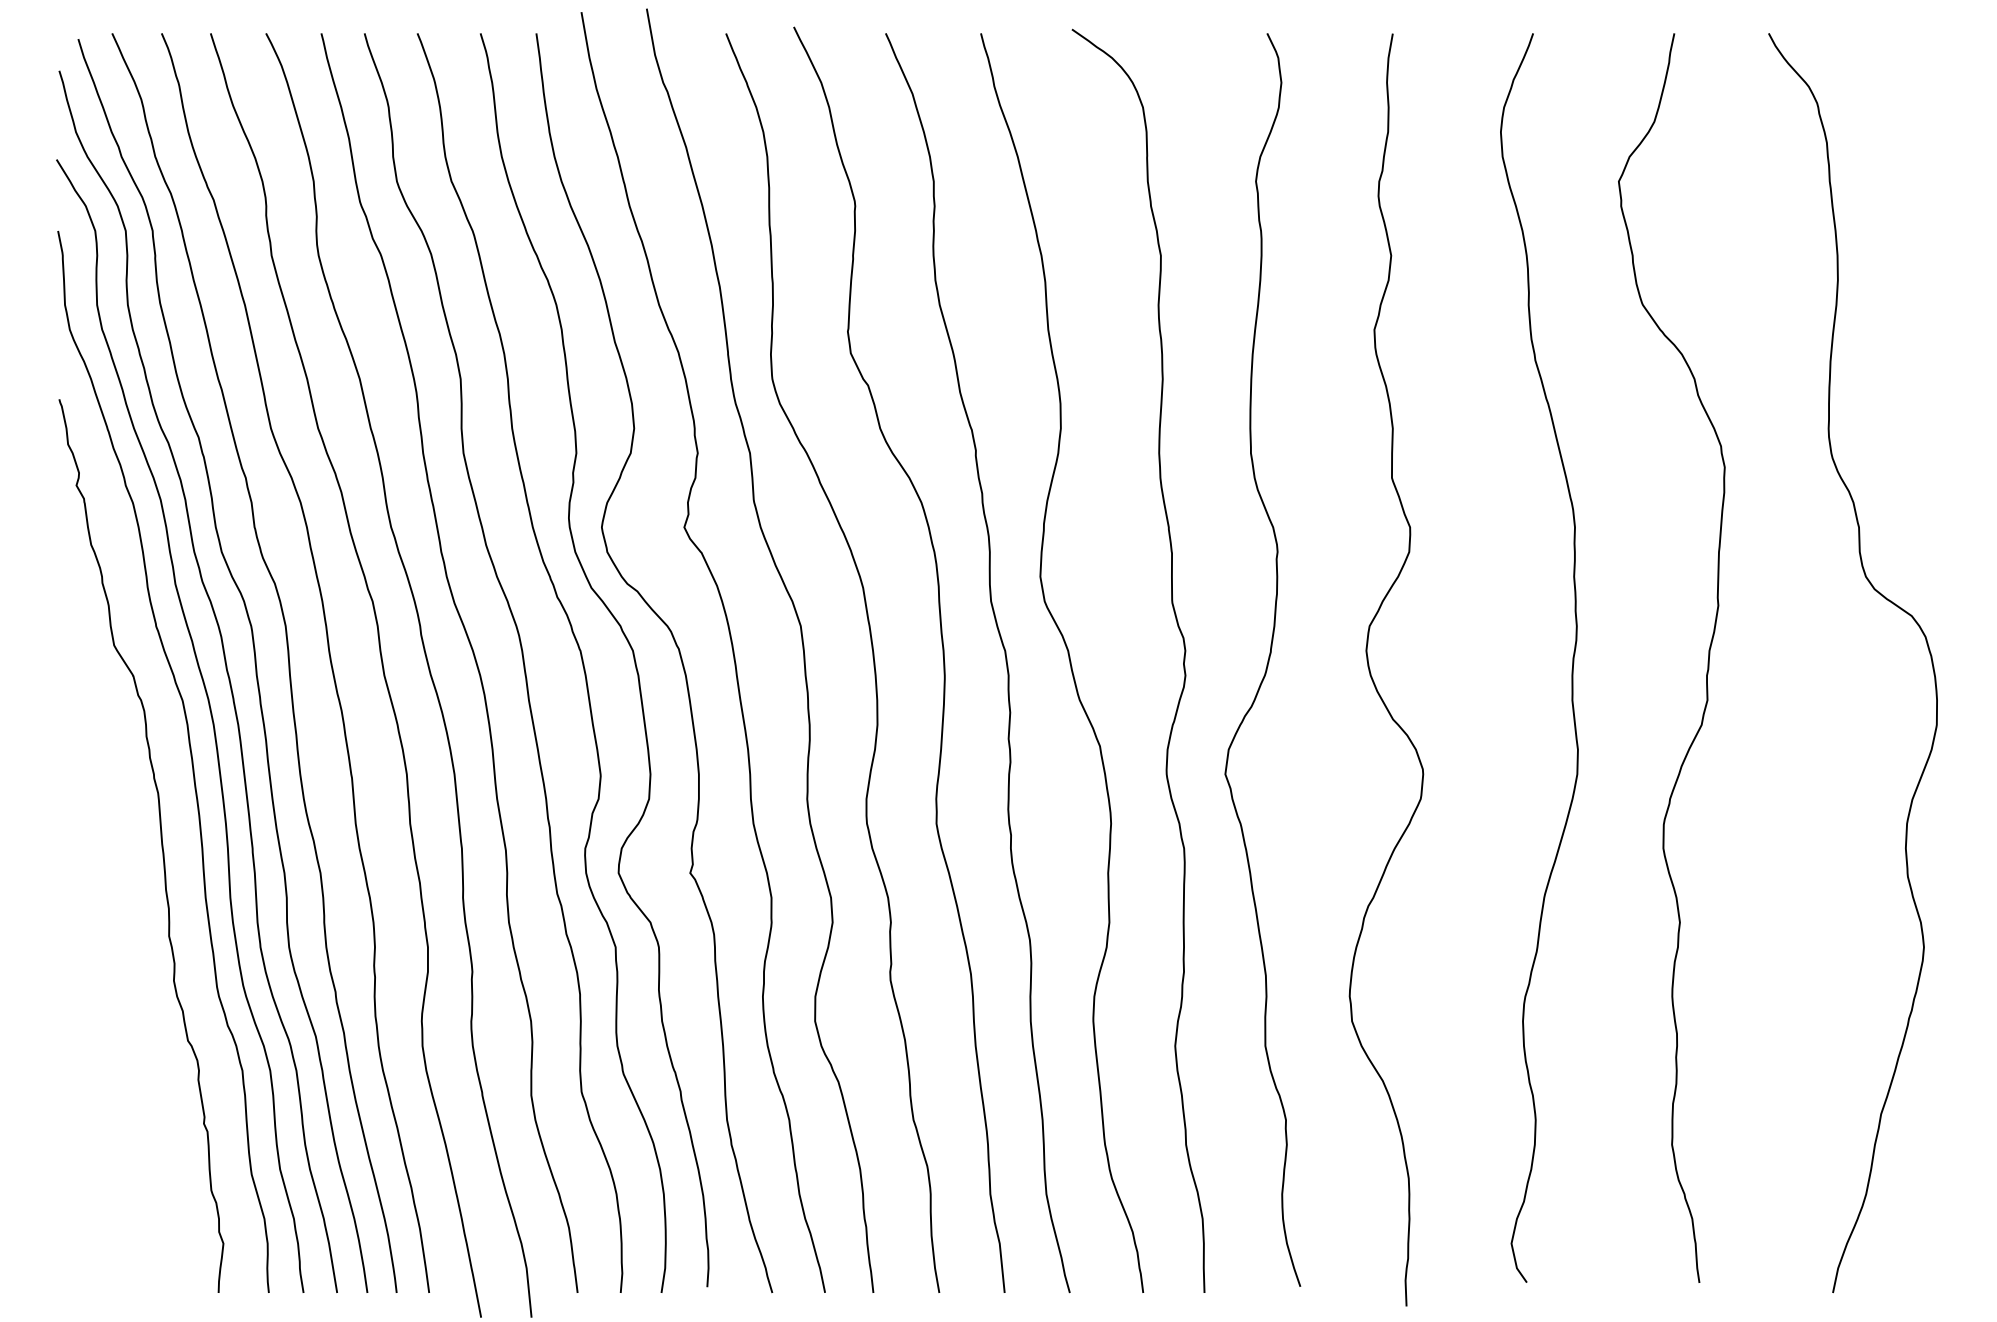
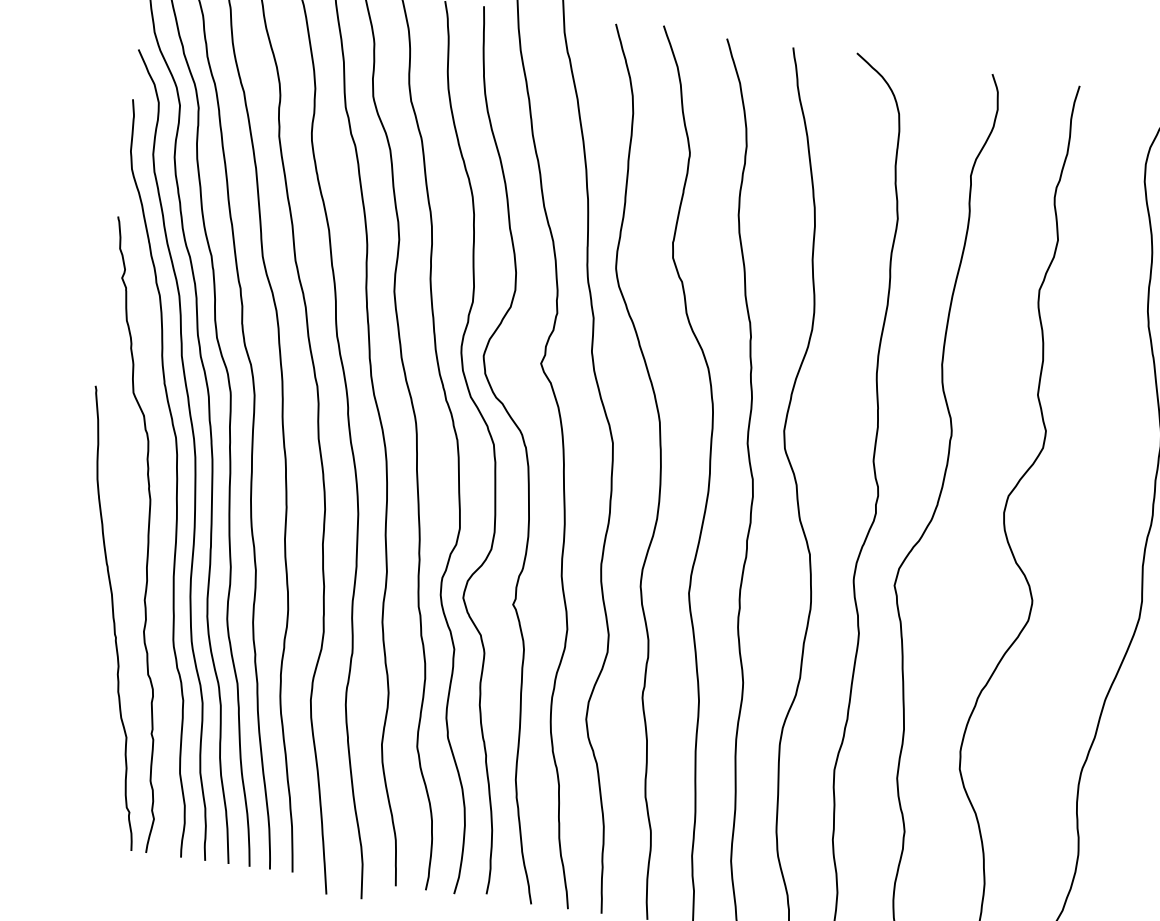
curve: (128, 967) -> (113, 618), added

